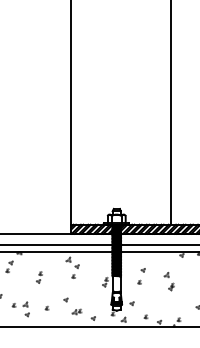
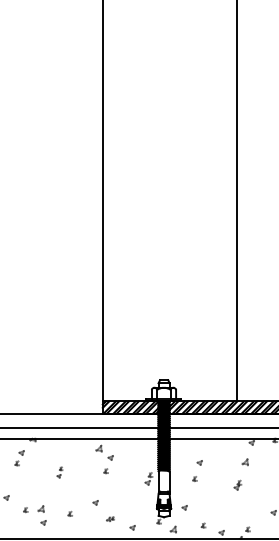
part: (166, 275) -> (244, 462), moved
part: (39, 277) -> (59, 472), size x0.7
part: (76, 312) -> (110, 519), size x0.6

